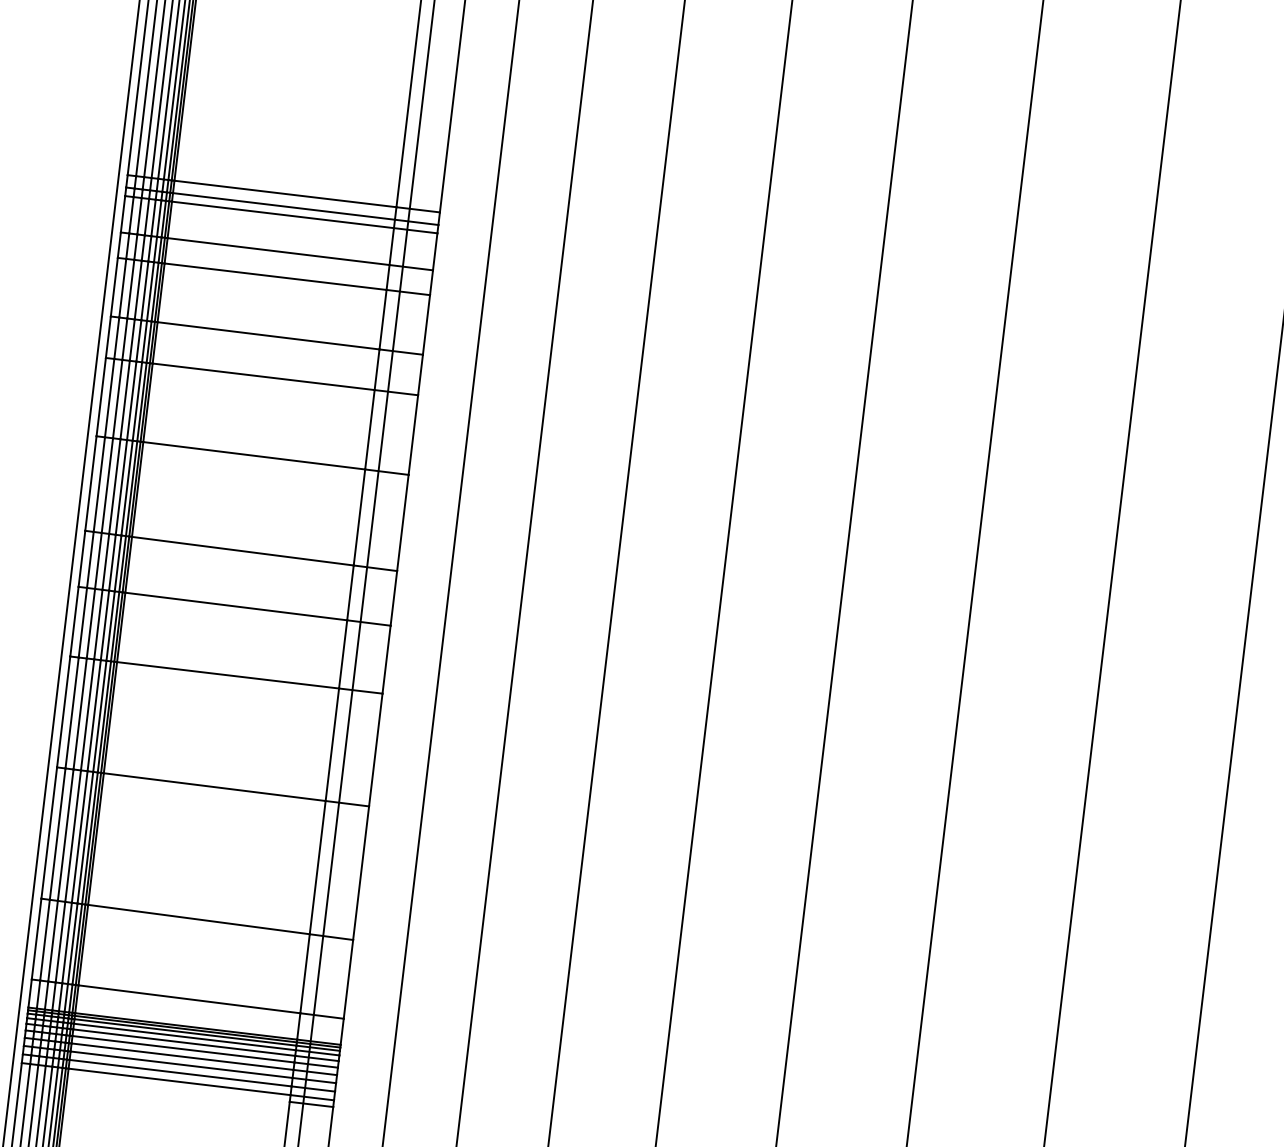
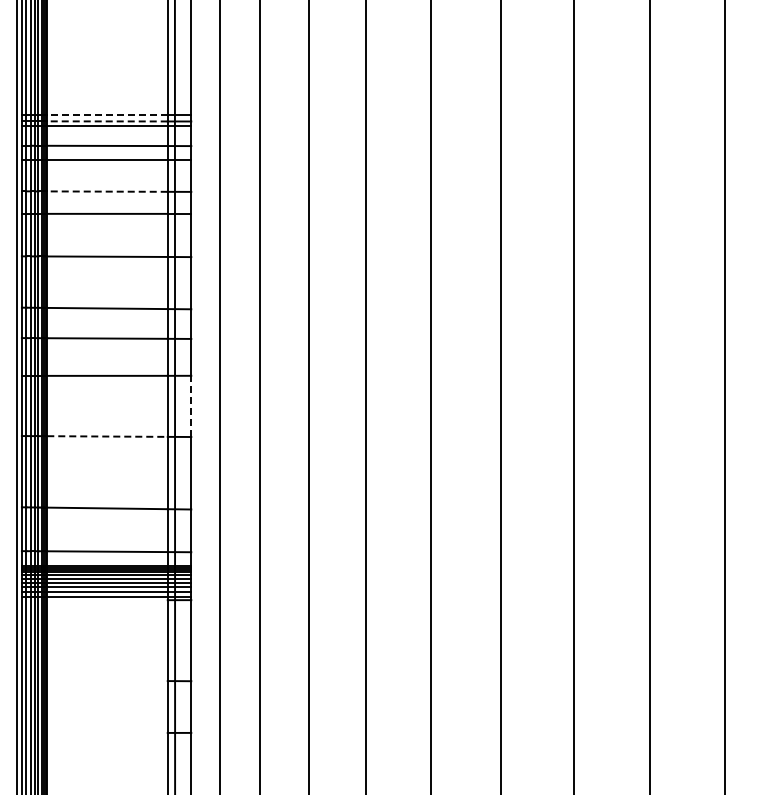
line: (285, 193) -> (107, 114), solid -> dashed
line: (283, 206) -> (107, 121), solid -> dashed
line: (268, 335) -> (107, 191), solid -> dashed
line: (376, 750) -> (191, 406), solid -> dashed
line: (216, 787) -> (108, 436), solid -> dashed

